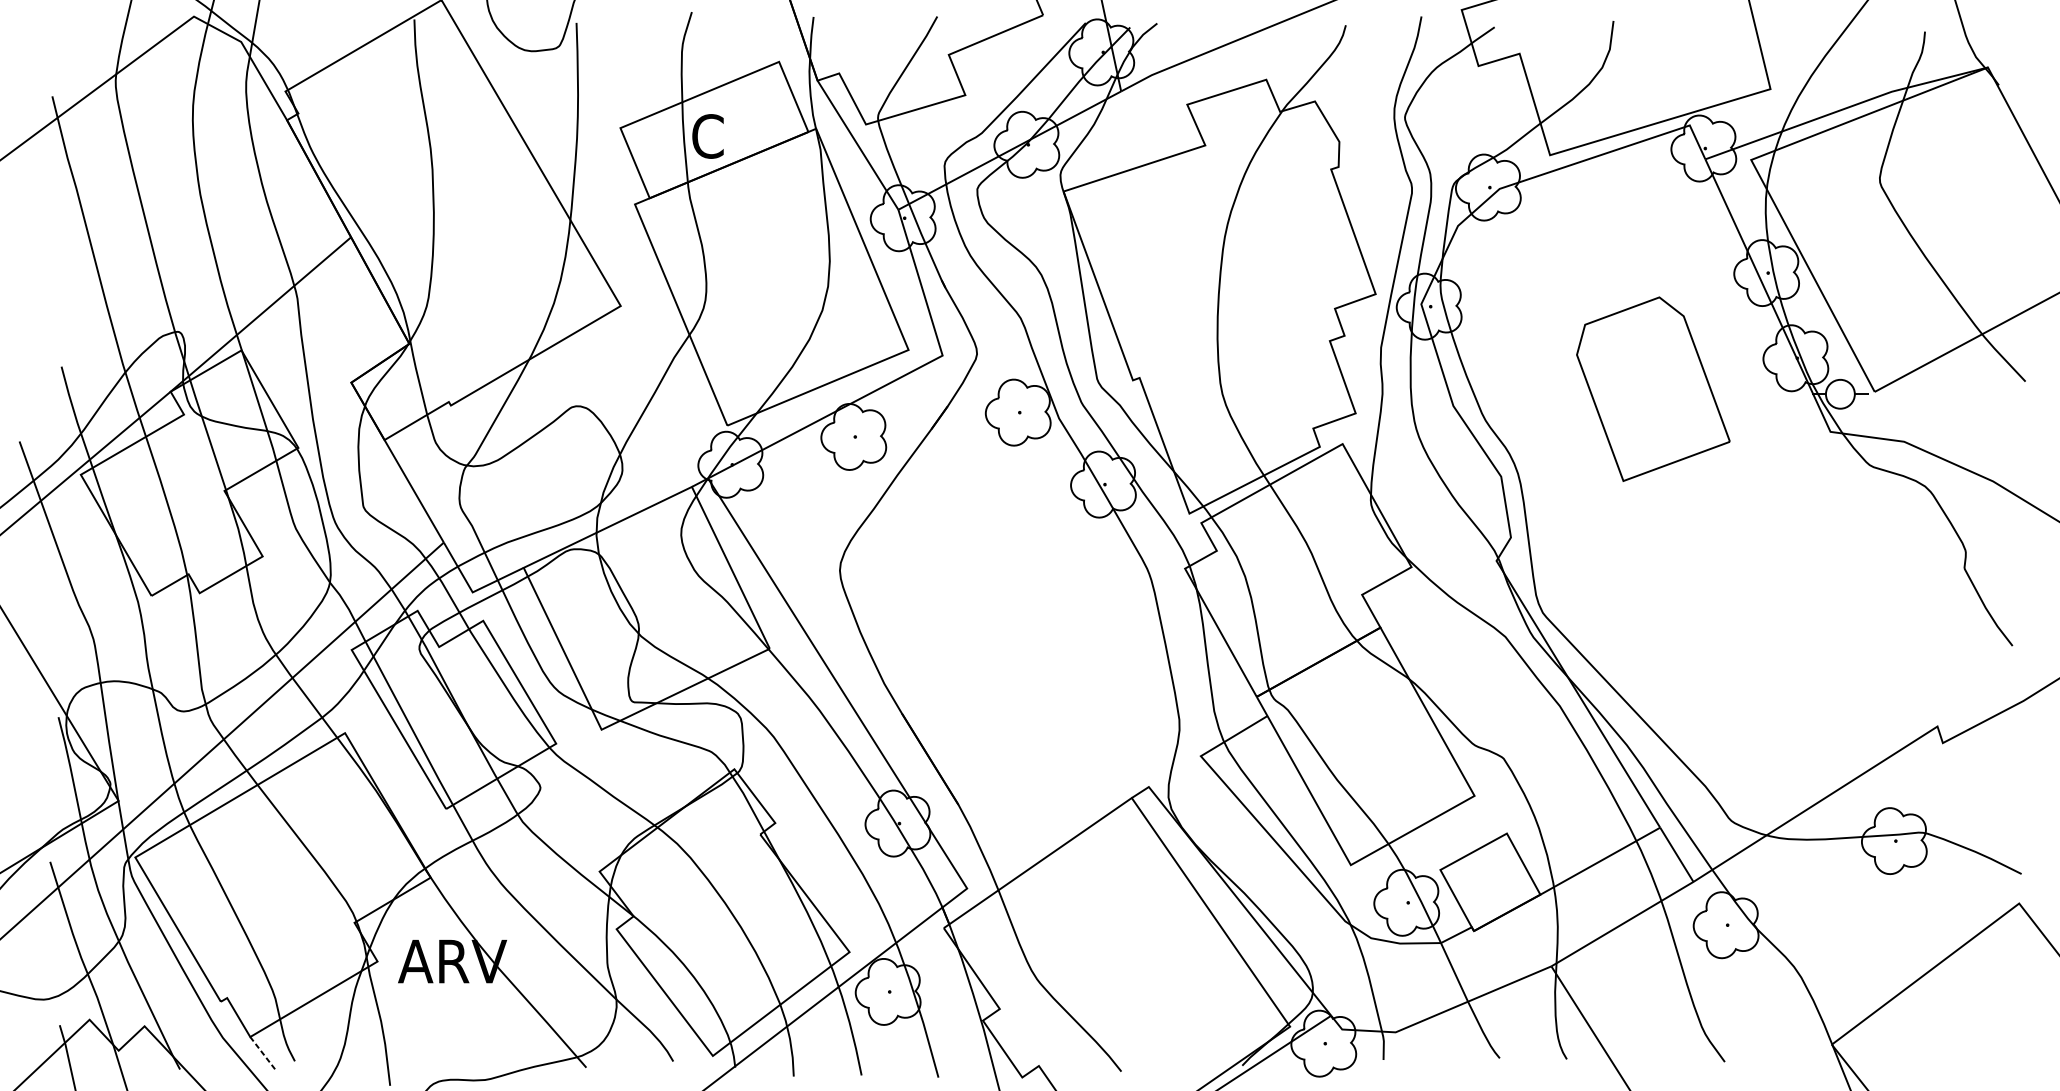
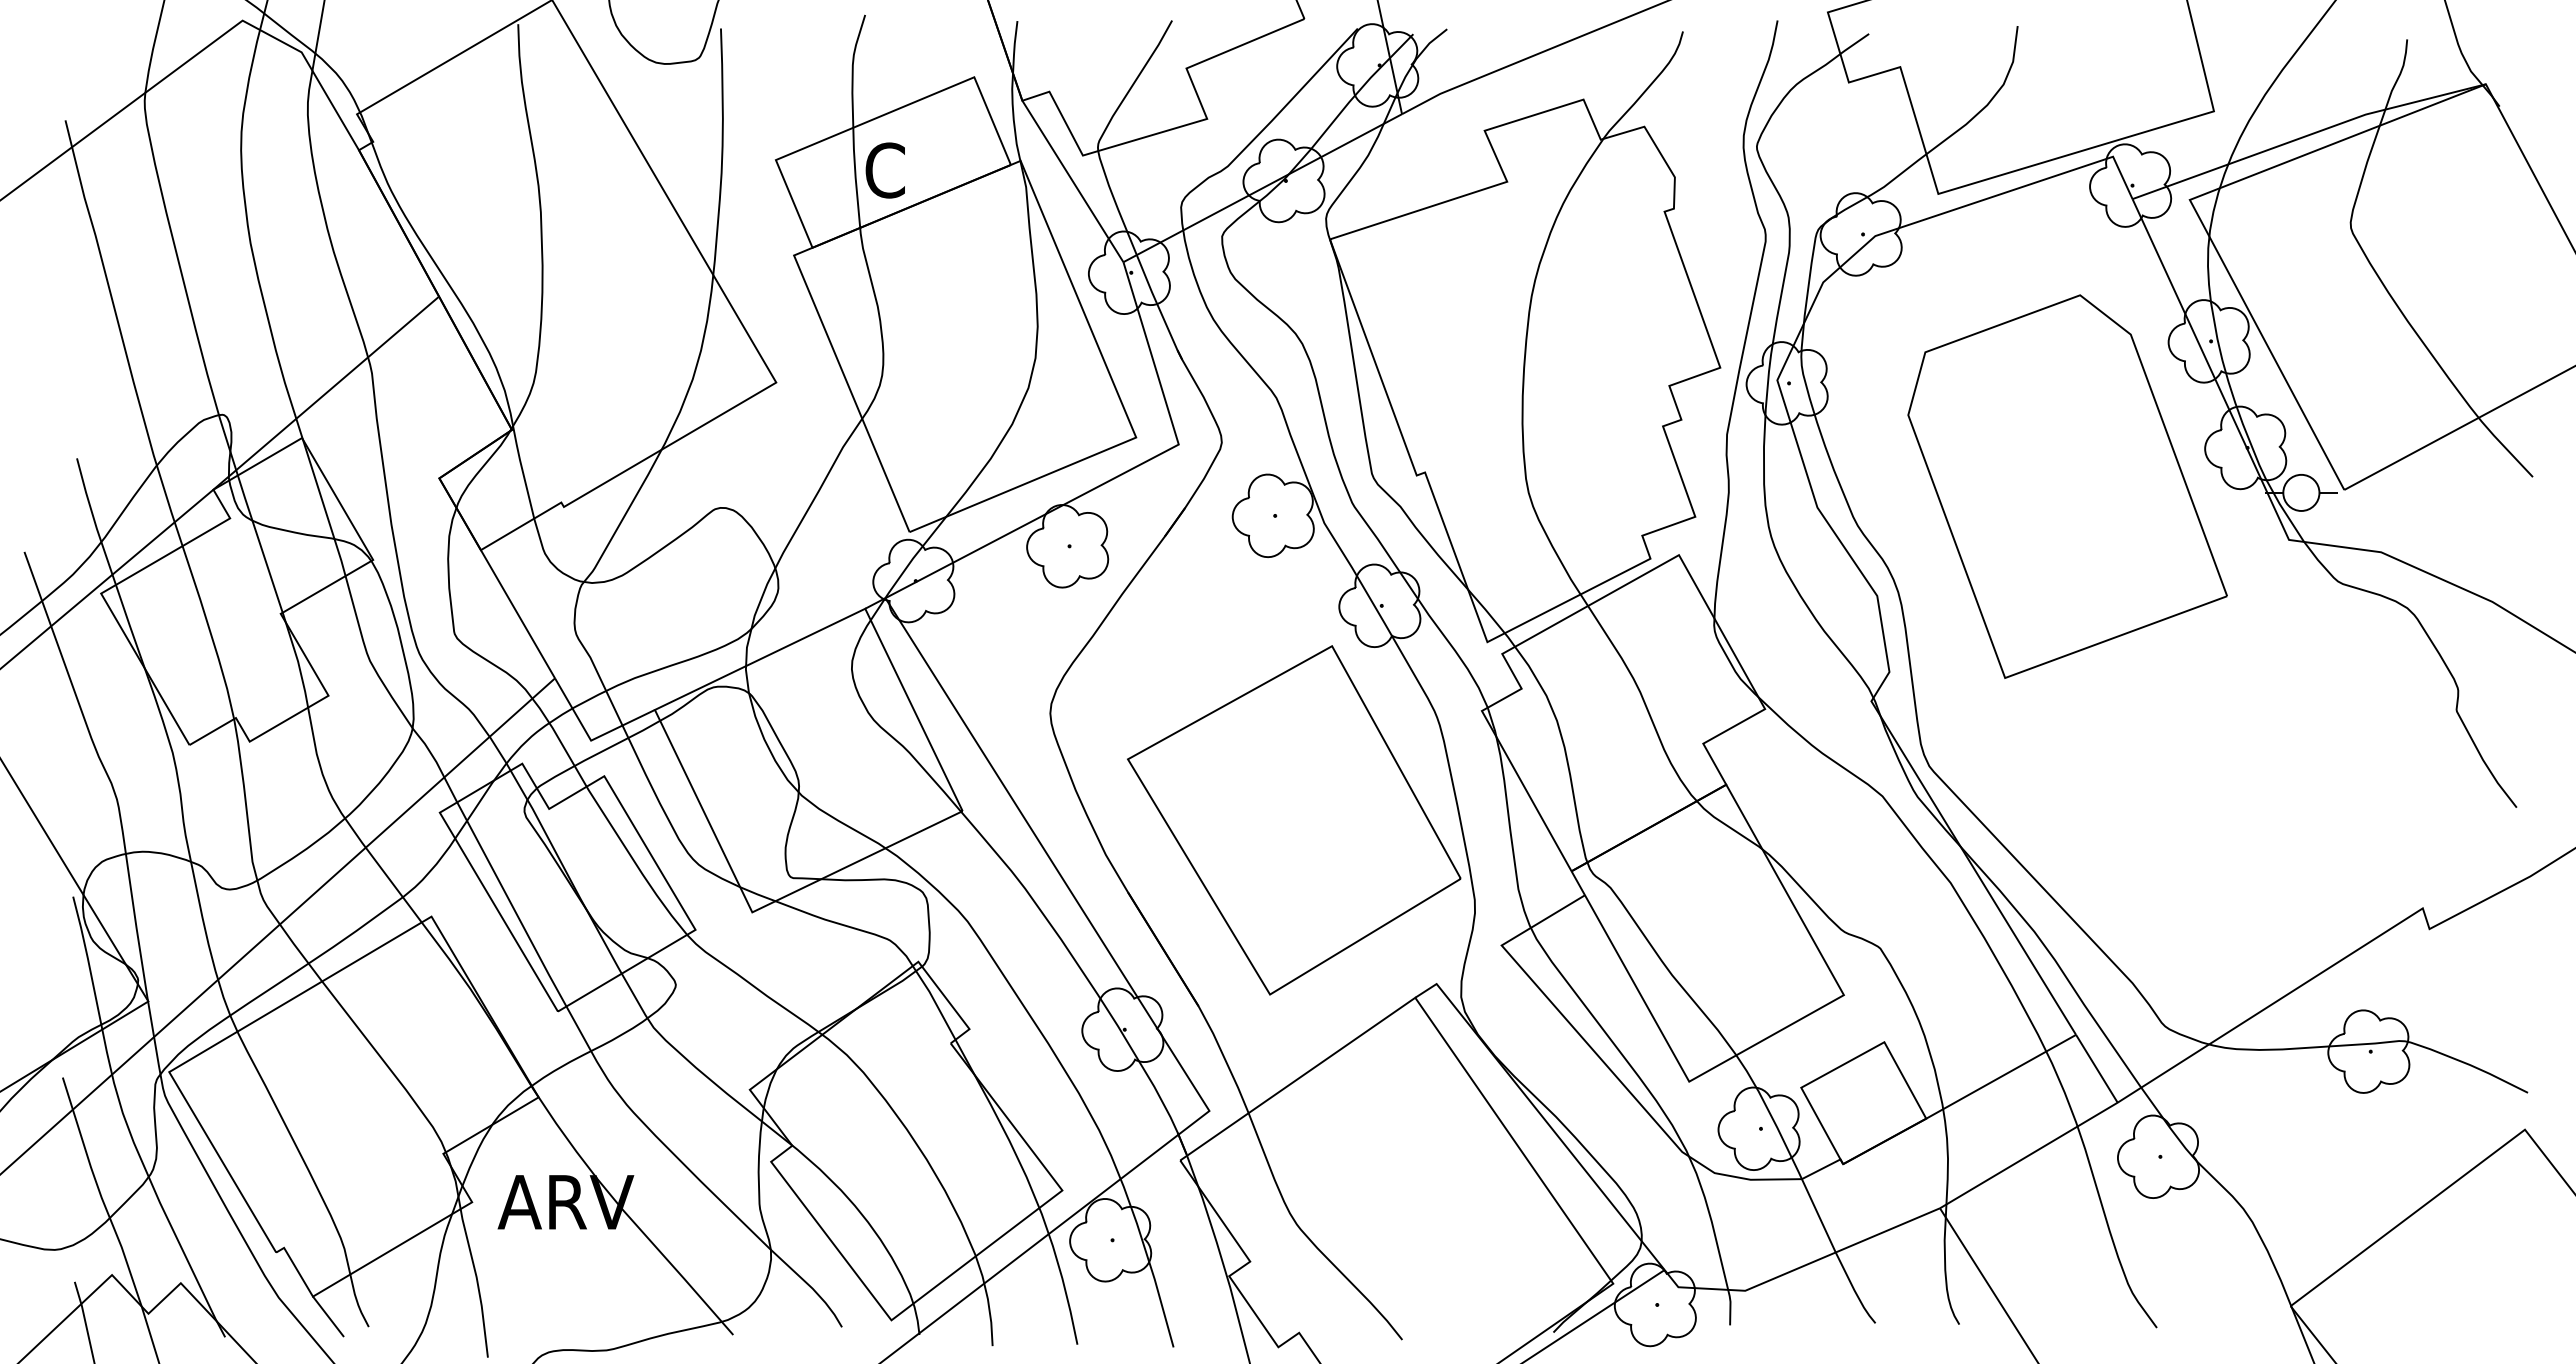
part: (1653, 389) -> (2067, 486), size x1.67
part: (1035, 656) -> (1294, 820), added
line: (262, 1052) -> (328, 1316), dashed -> solid

